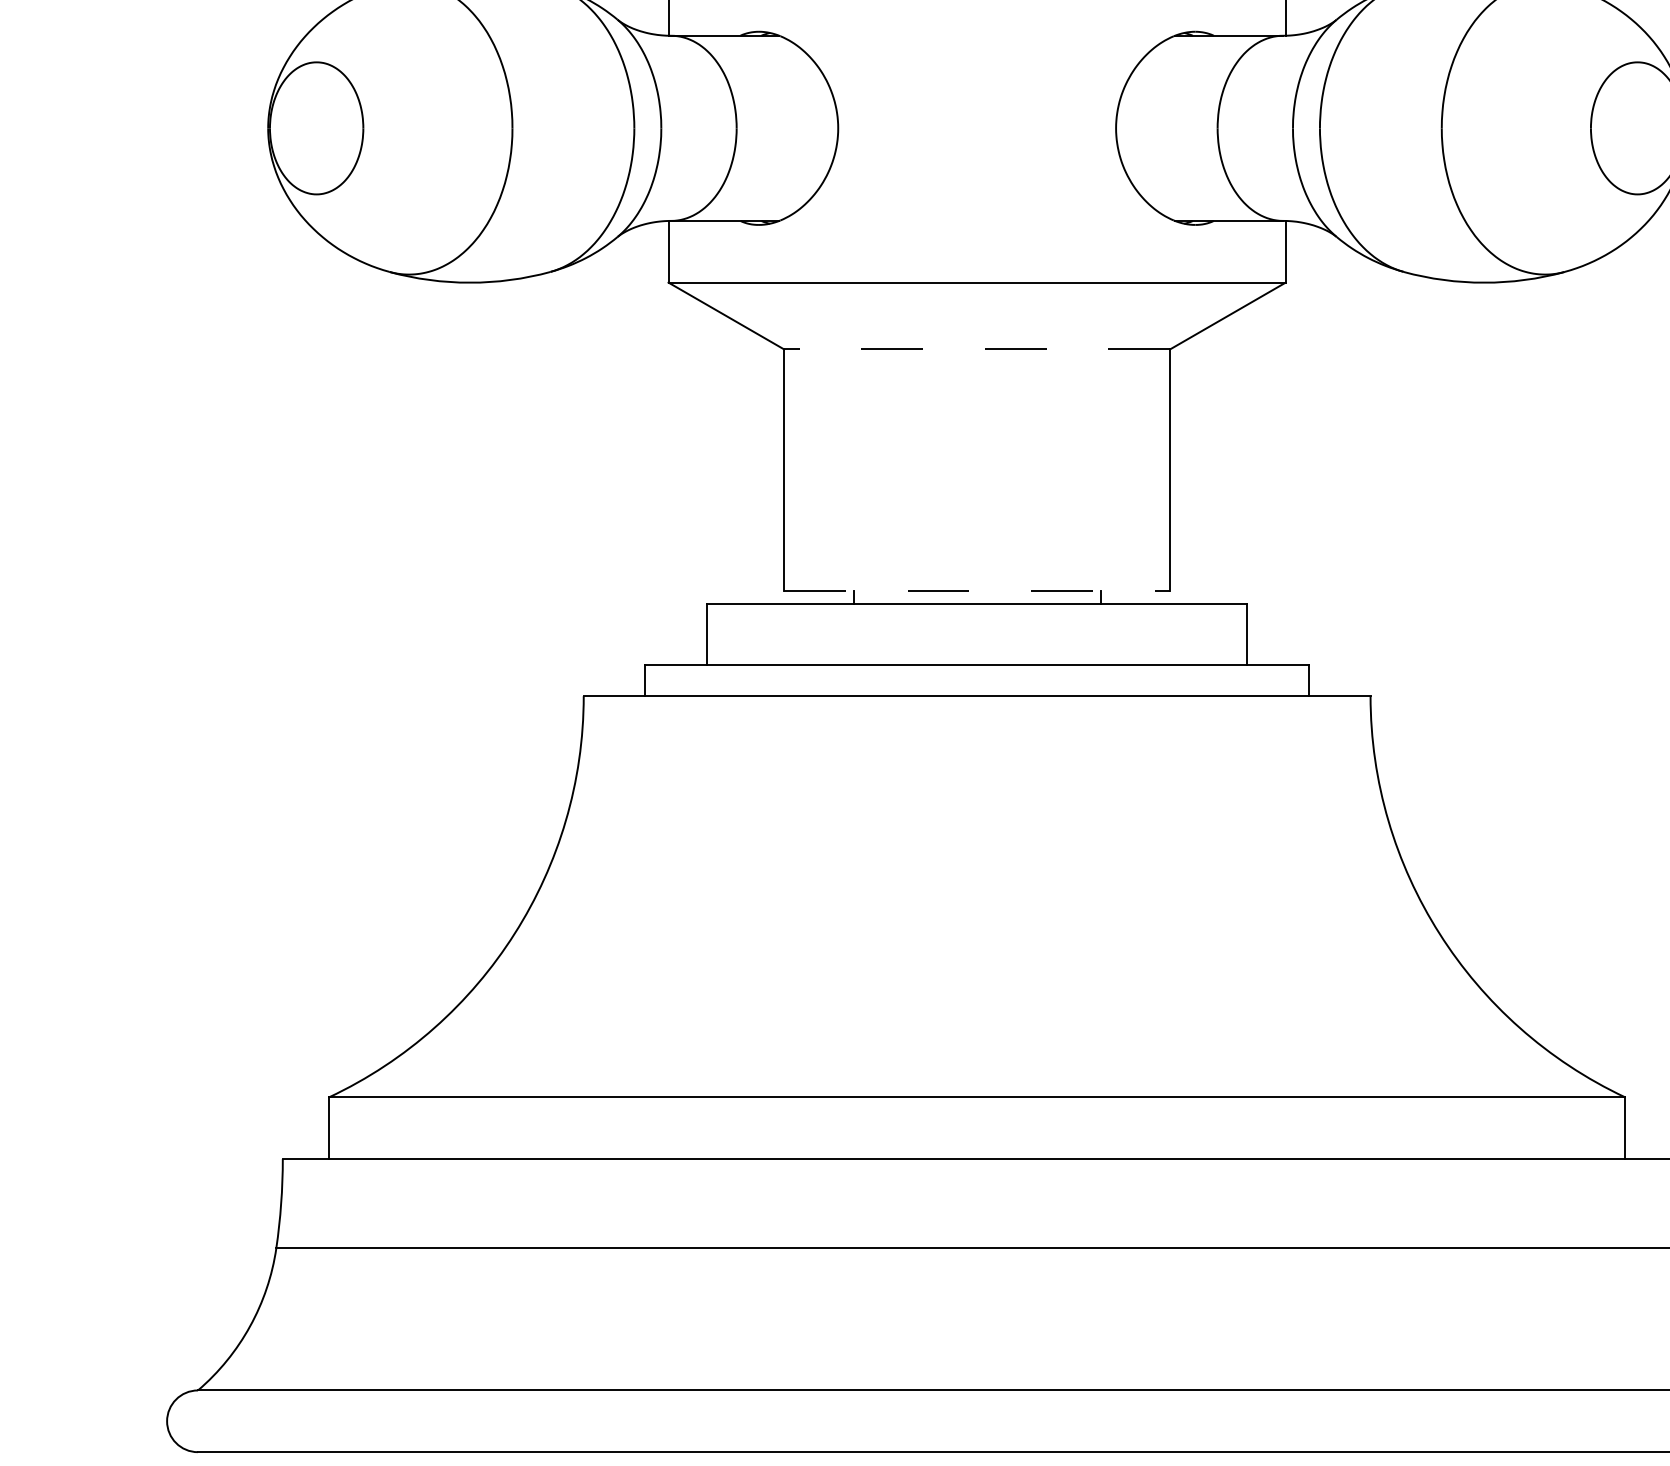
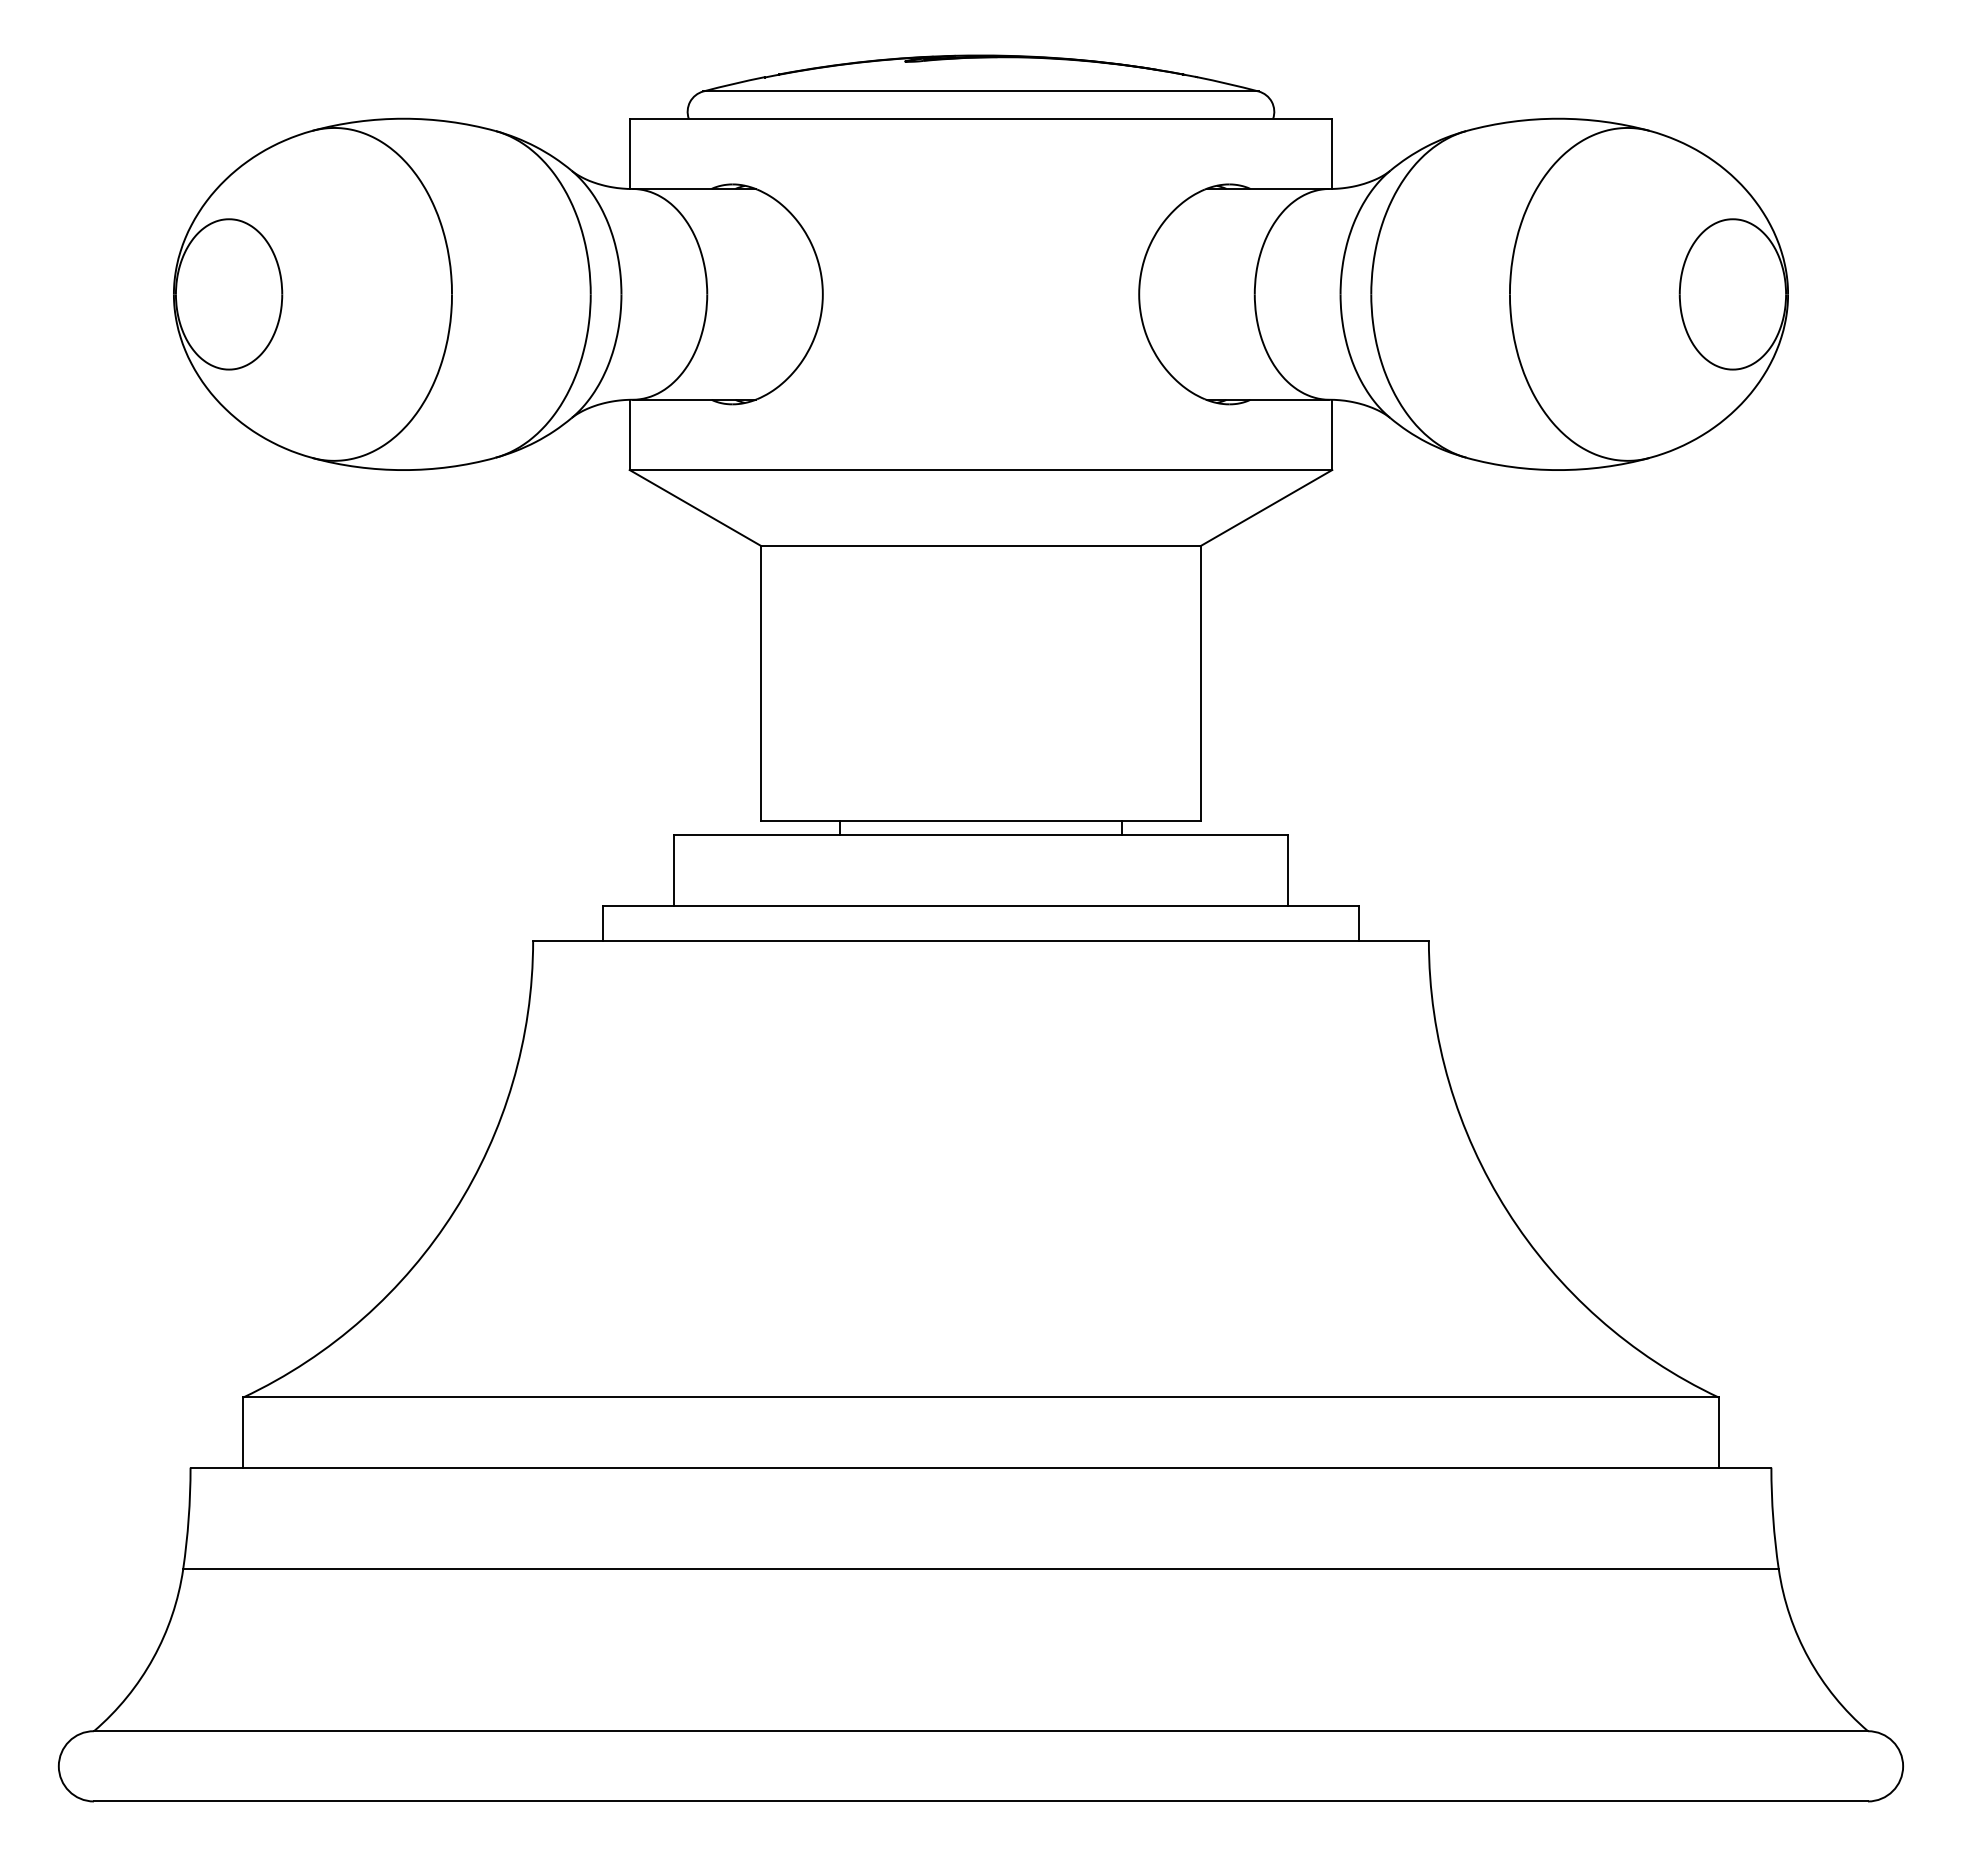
line: (976, 349) -> (980, 546), dashed -> solid
line: (976, 591) -> (980, 821), dashed -> solid

